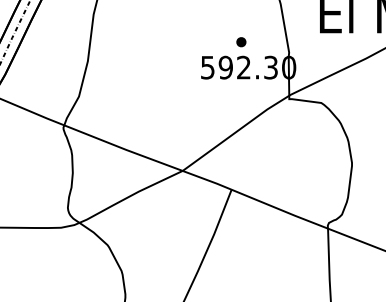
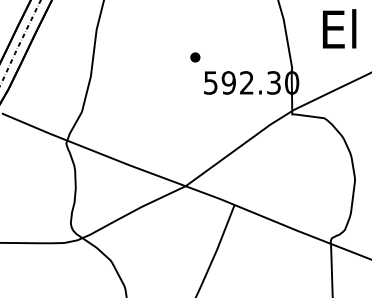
part: (241, 42) -> (195, 57), moved

